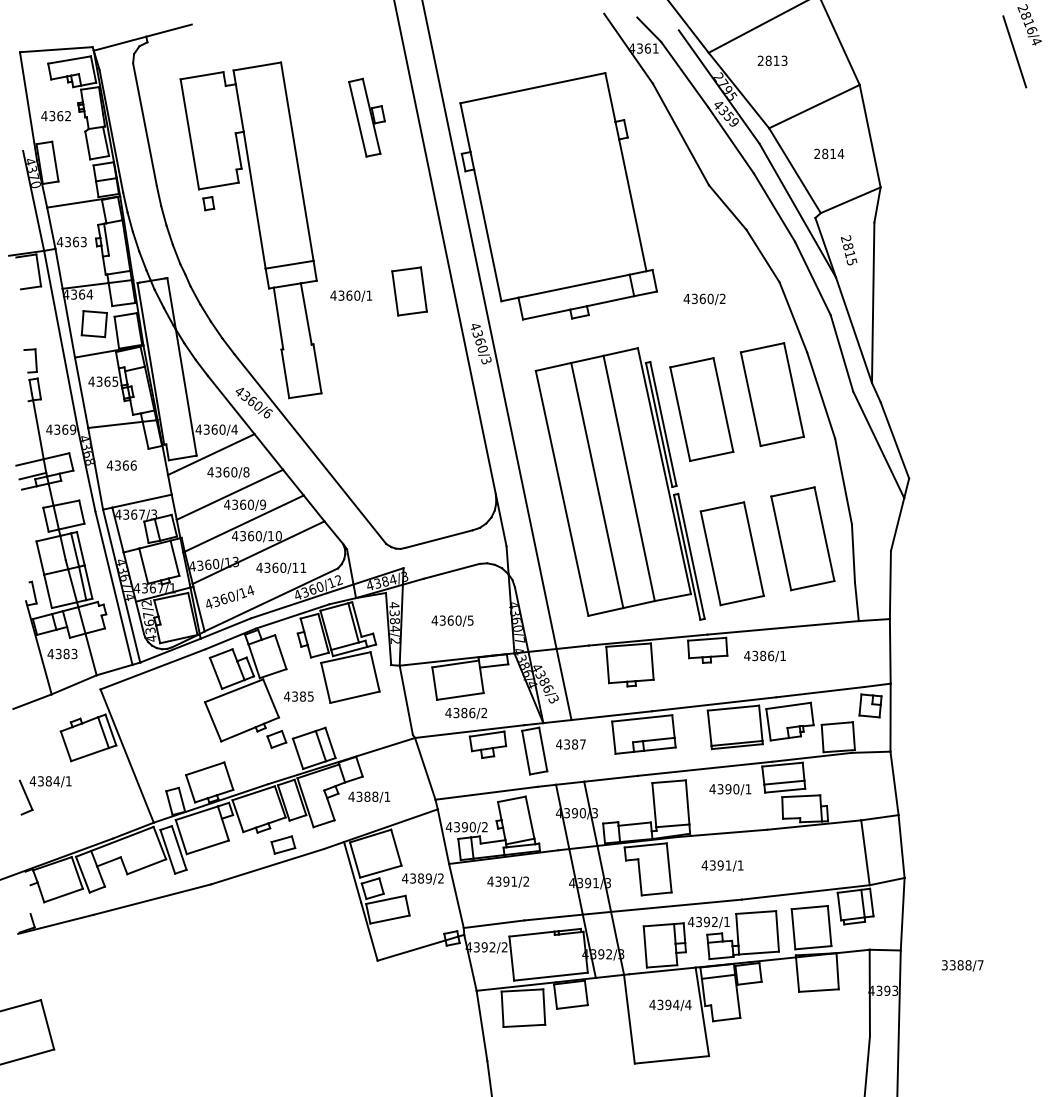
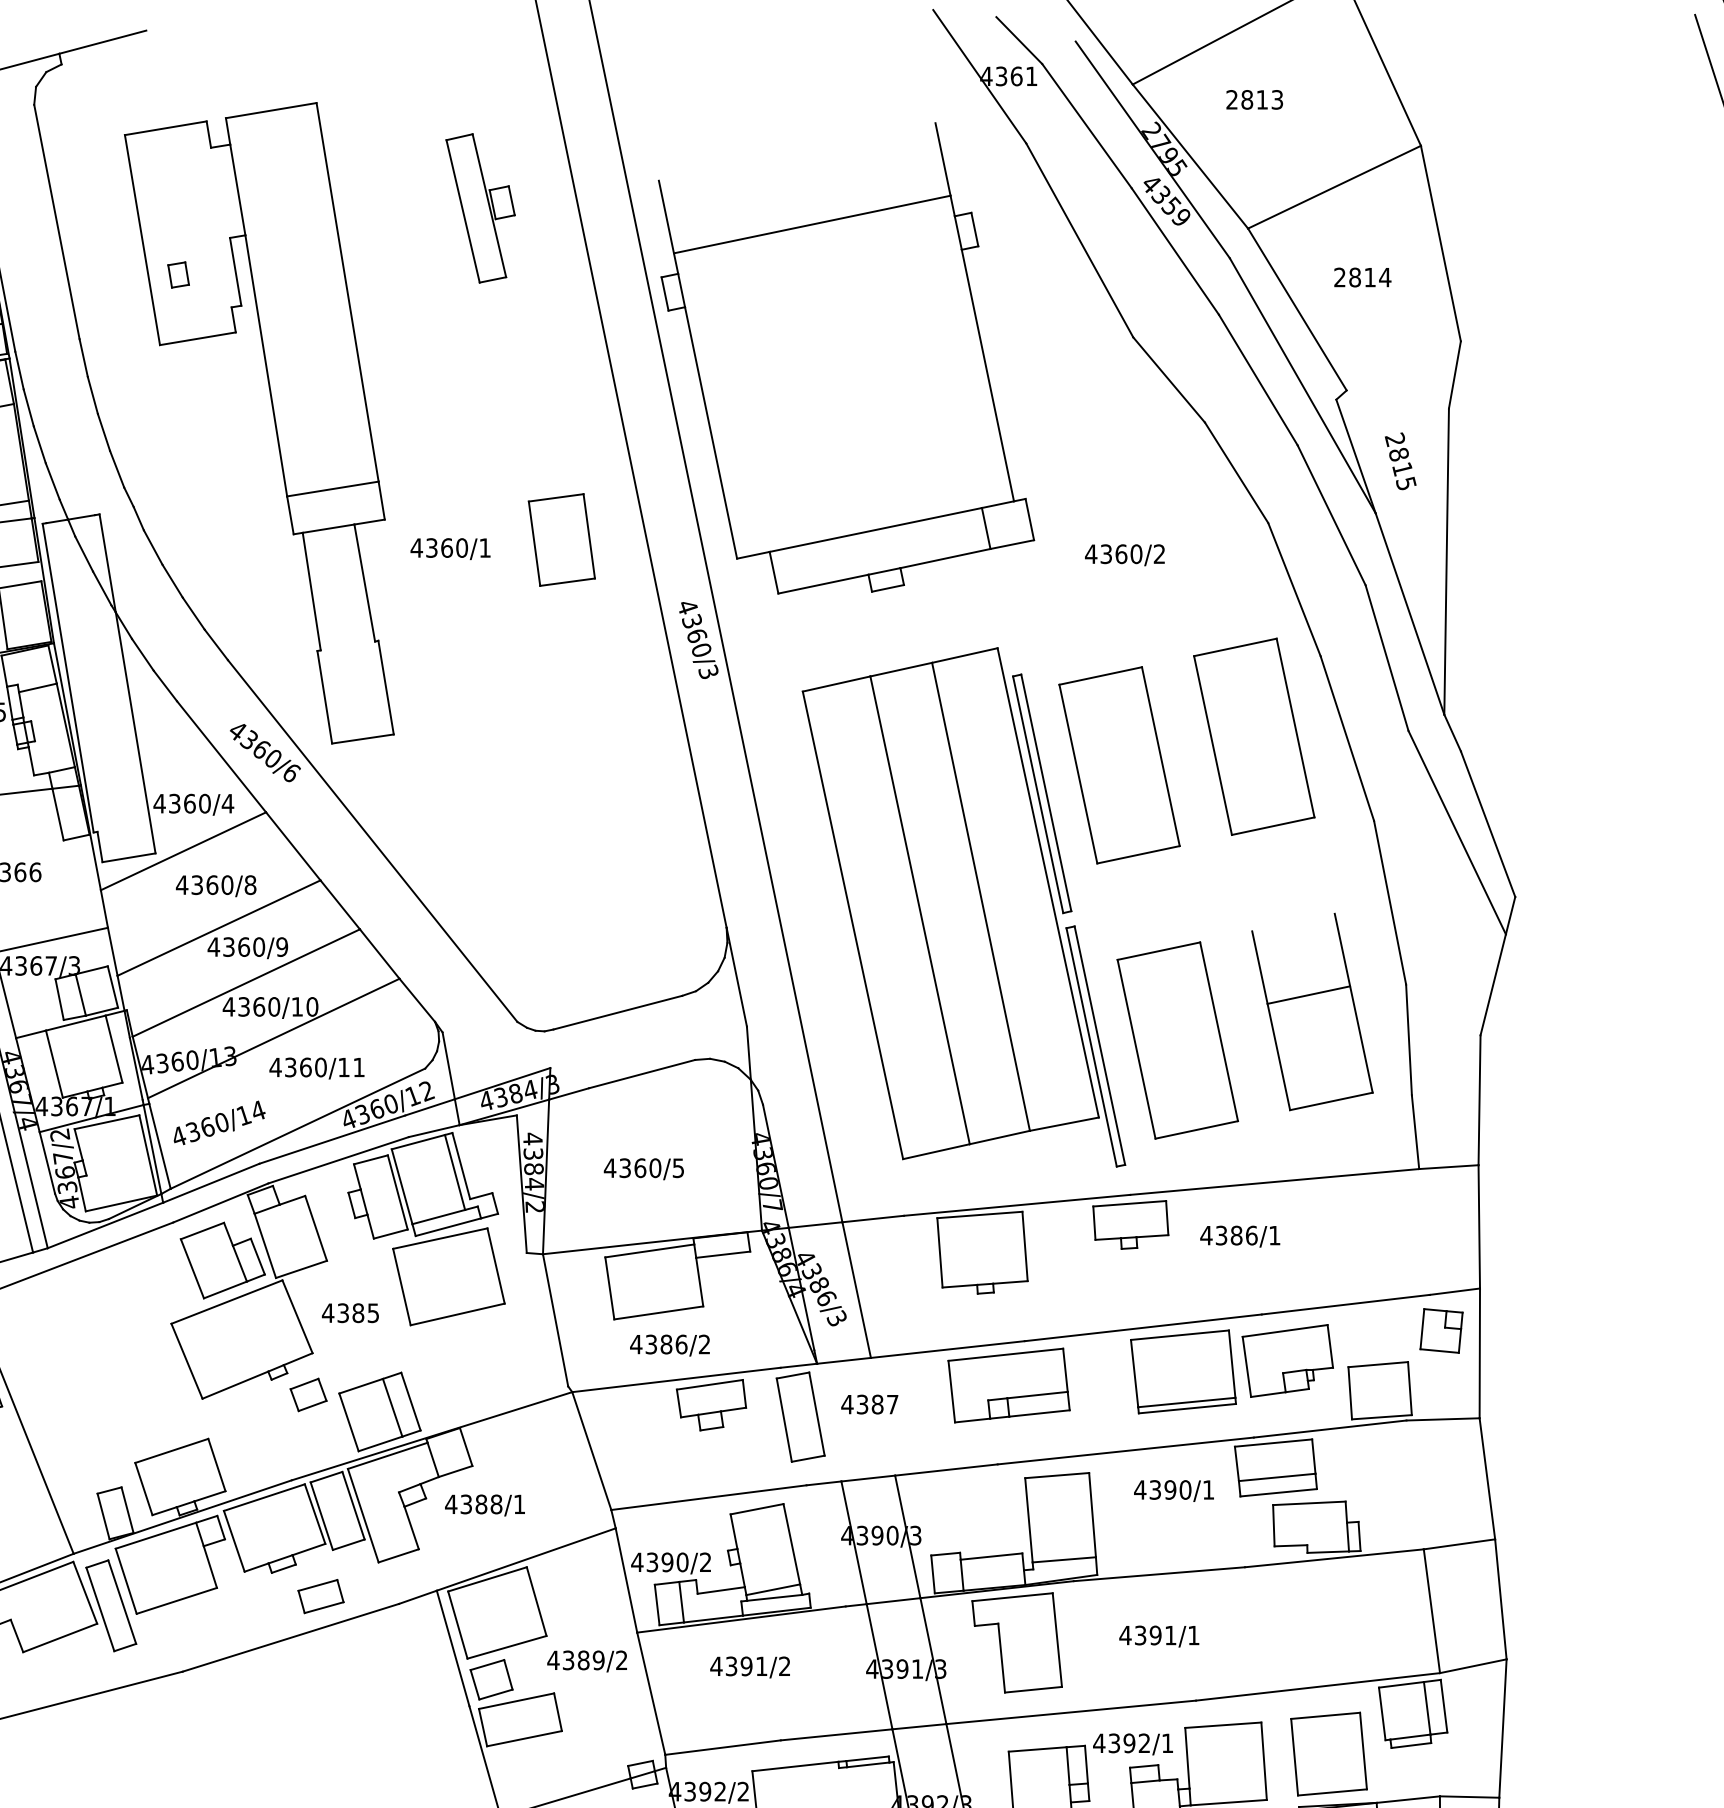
line: (532, 88) -> (811, 225), moved
line: (850, 200) -> (1403, 366), removed
part: (208, 203) -> (178, 274), moved
line: (792, 491) -> (1307, 994), moved

